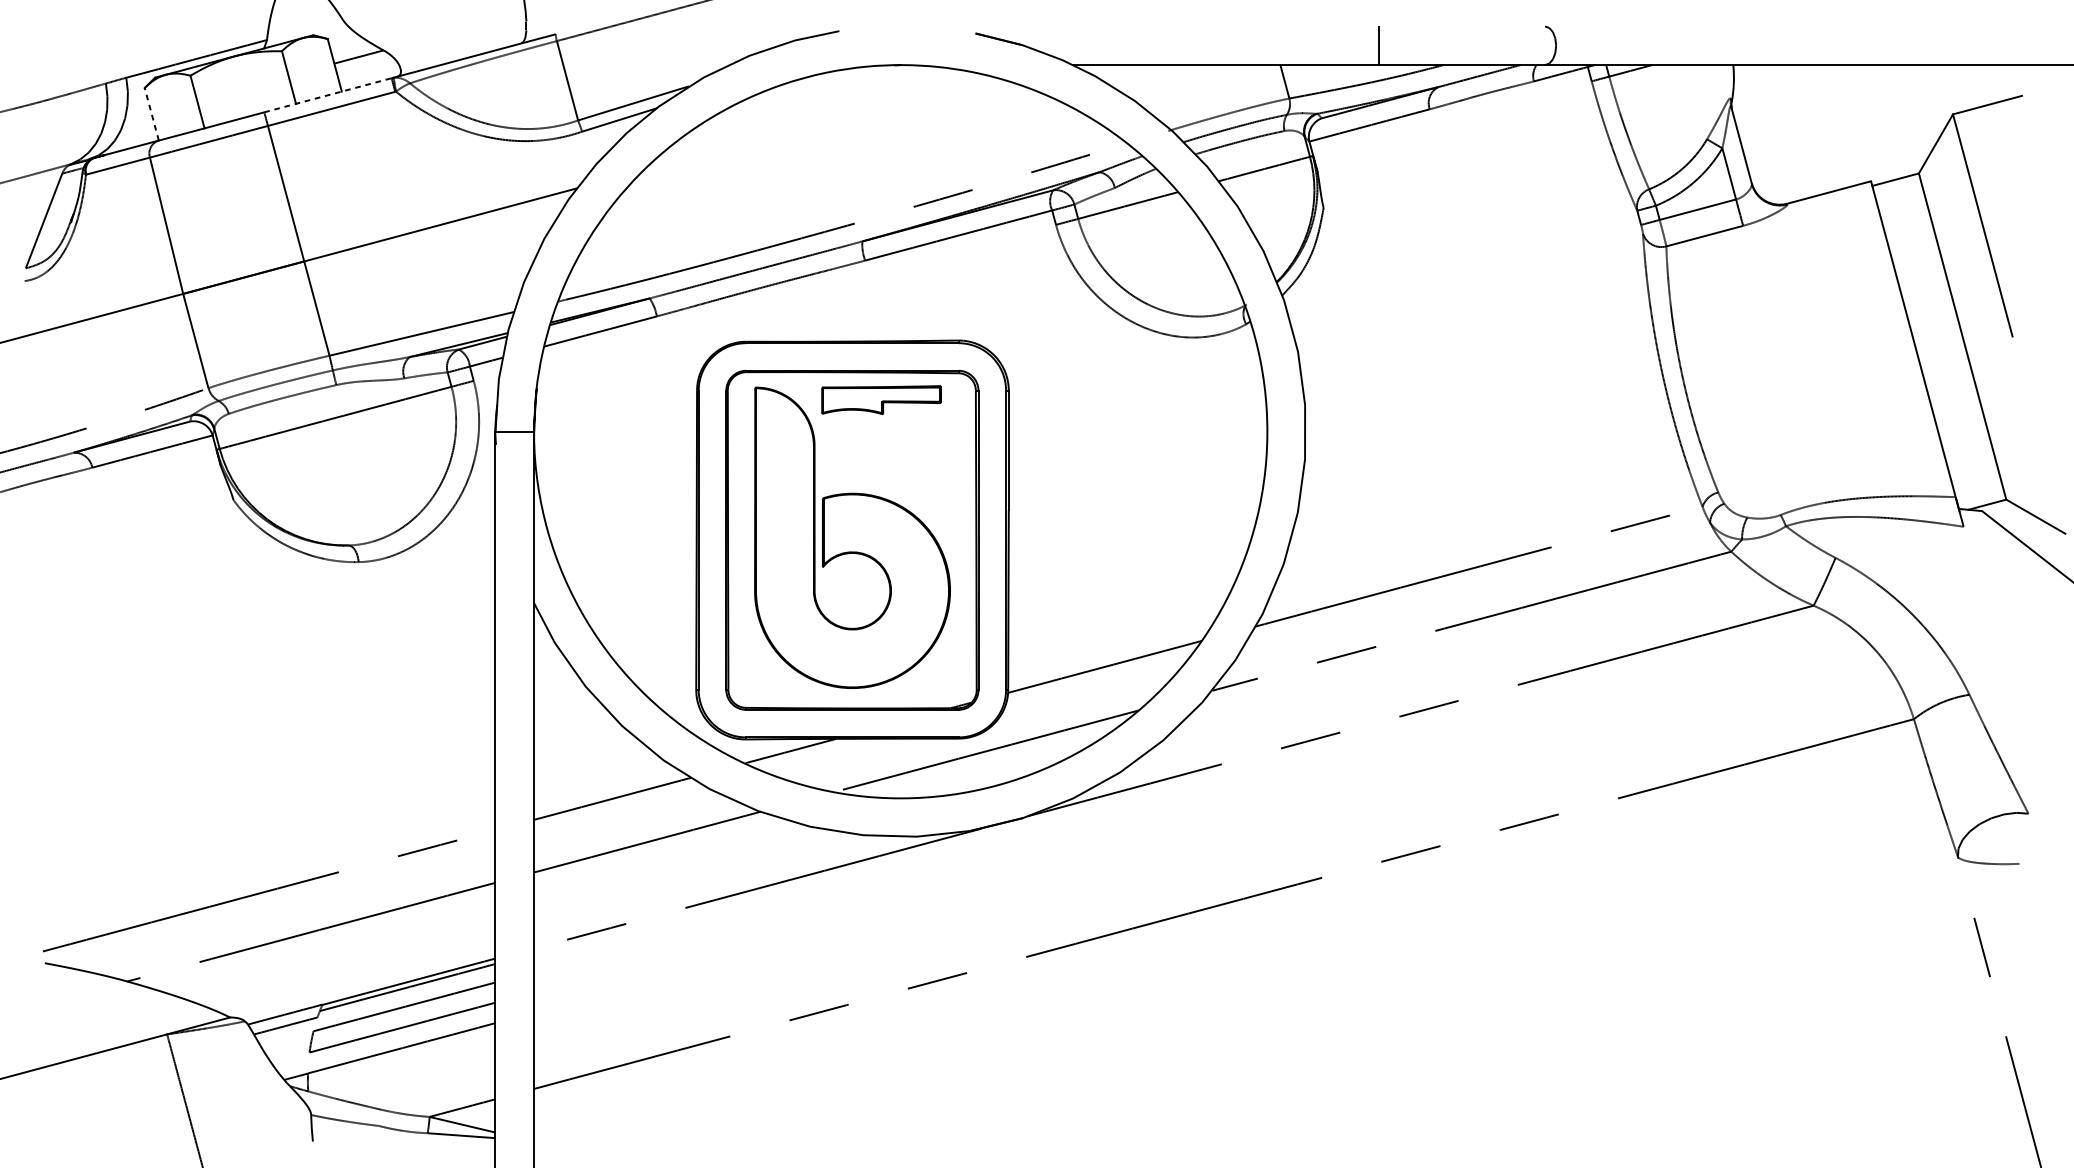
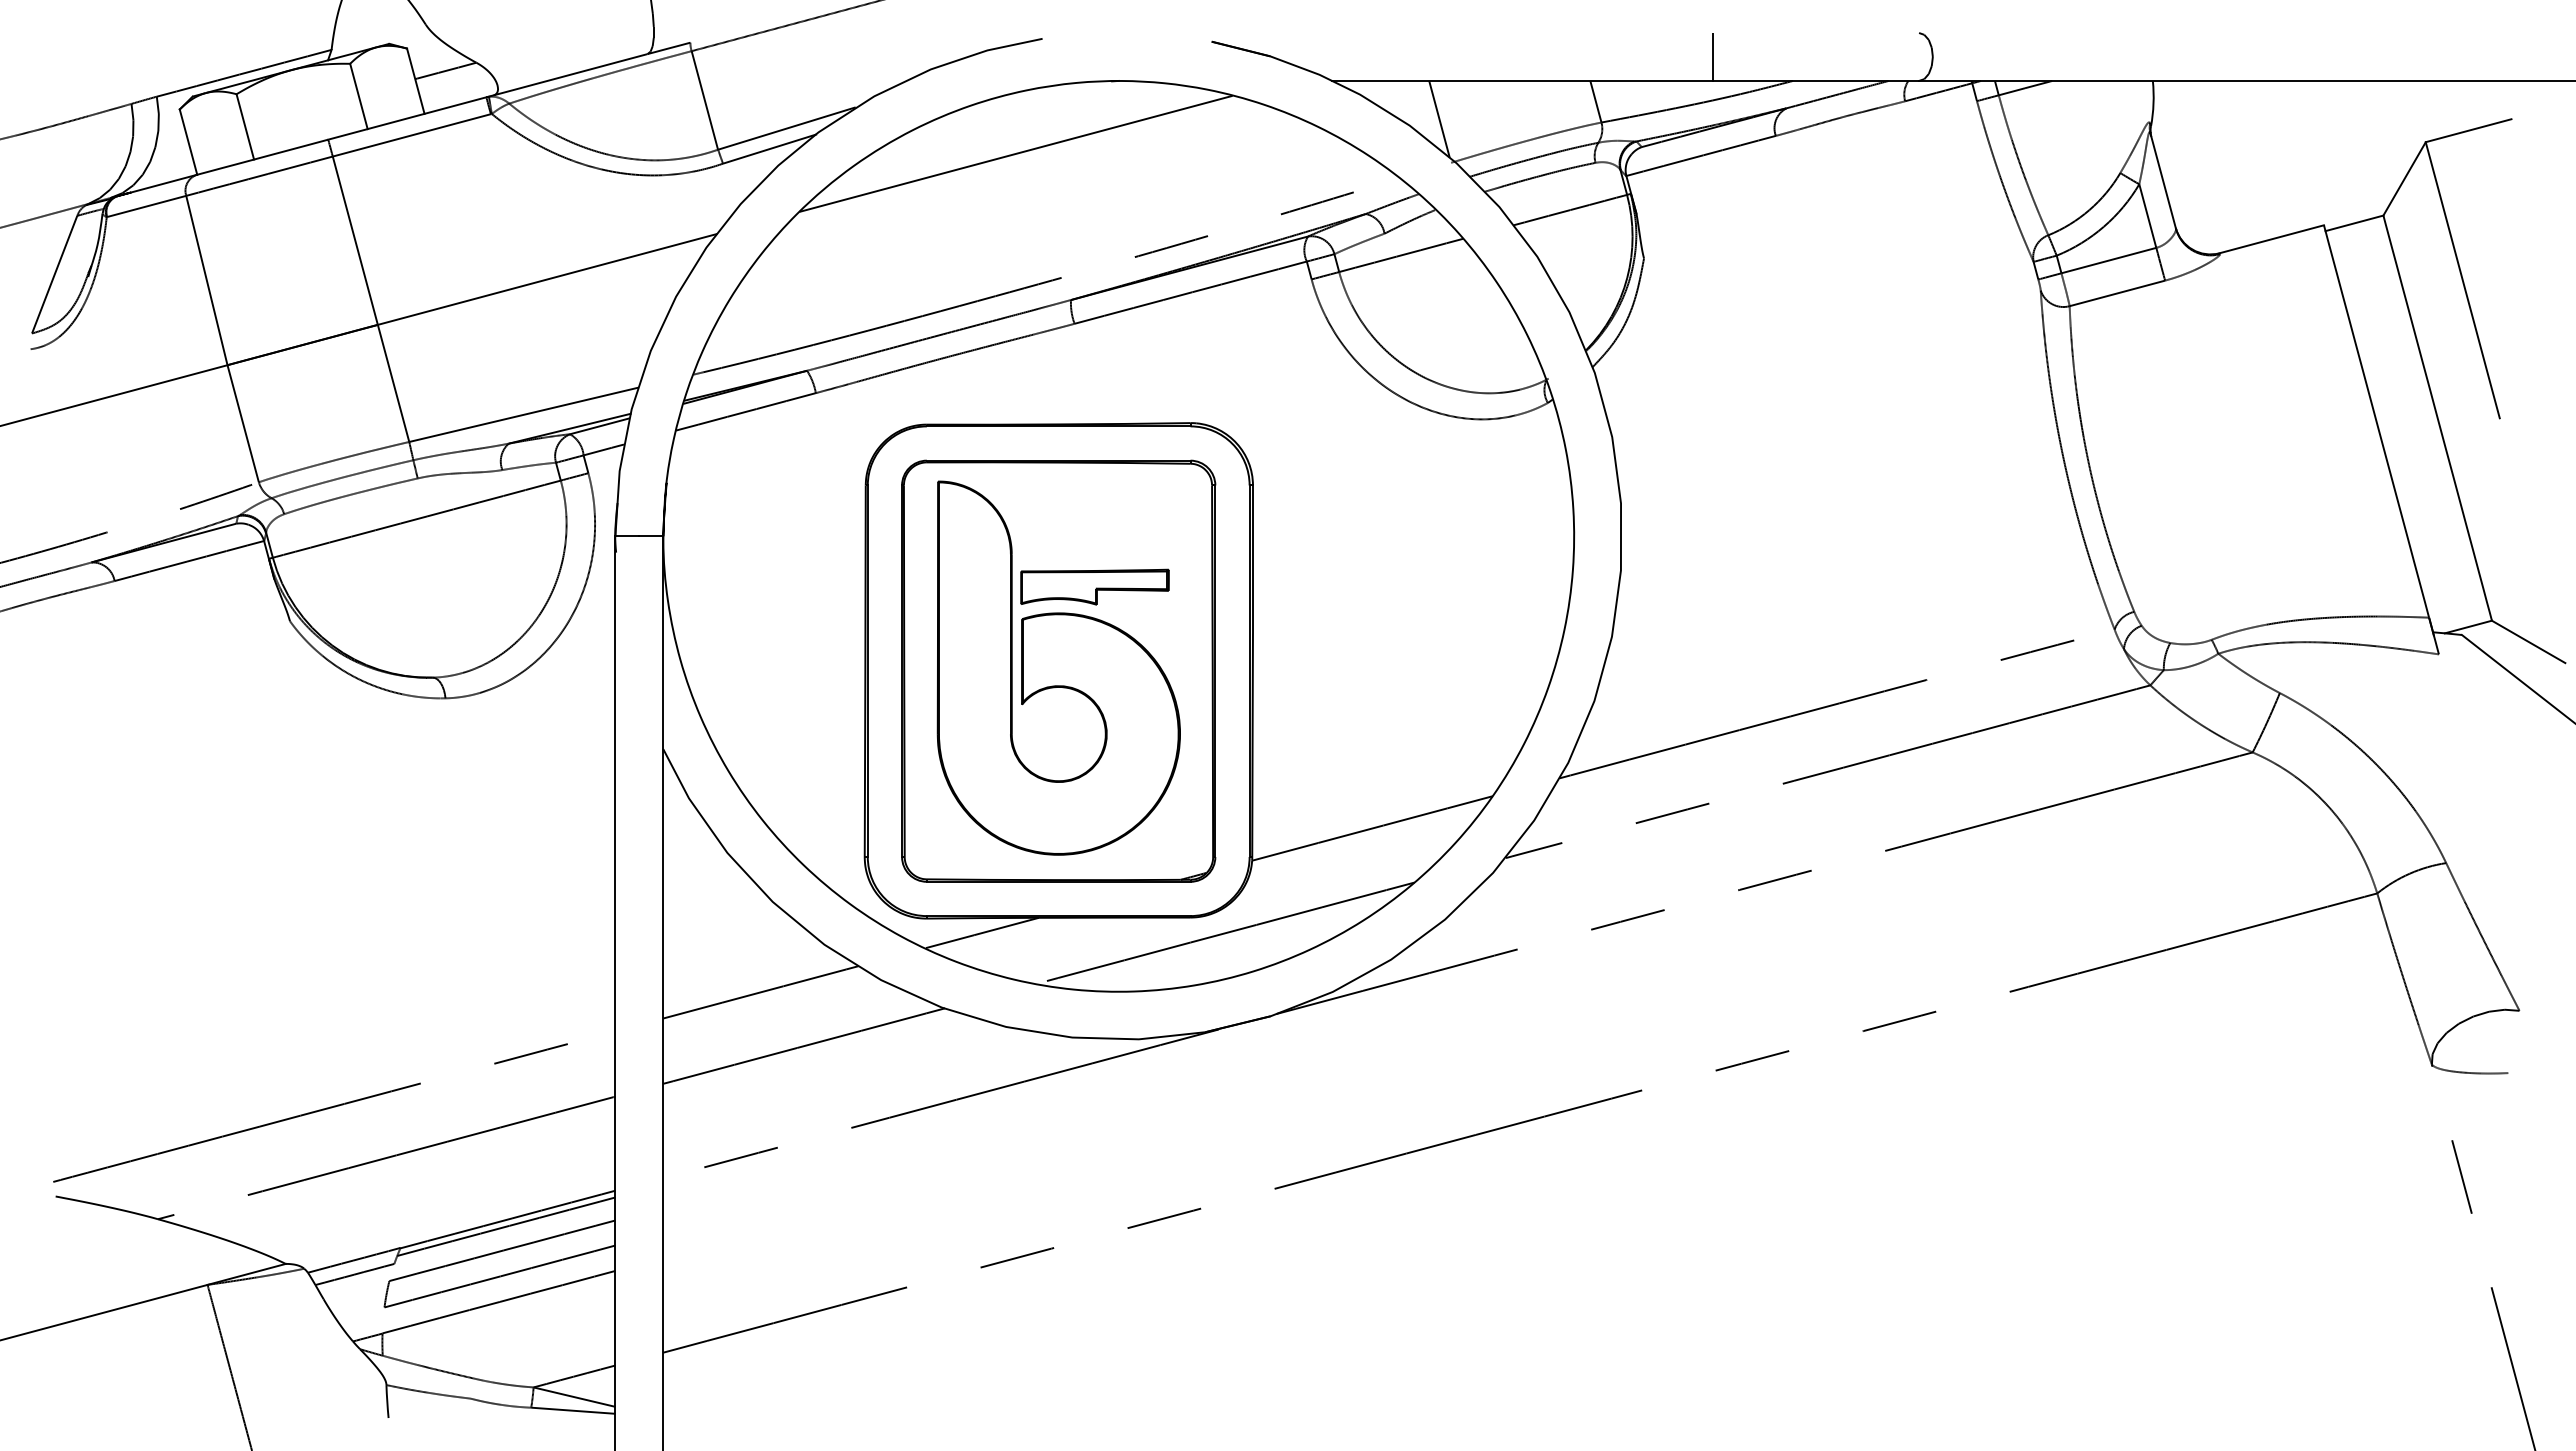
line: (328, 95) -> (407, 118), dashed -> solid
line: (1158, 95) -> (1439, 118), added
line: (151, 114) -> (188, 142), dashed -> solid
line: (817, 123) -> (1015, 153), added
part: (881, 399) -> (1094, 586), moved

